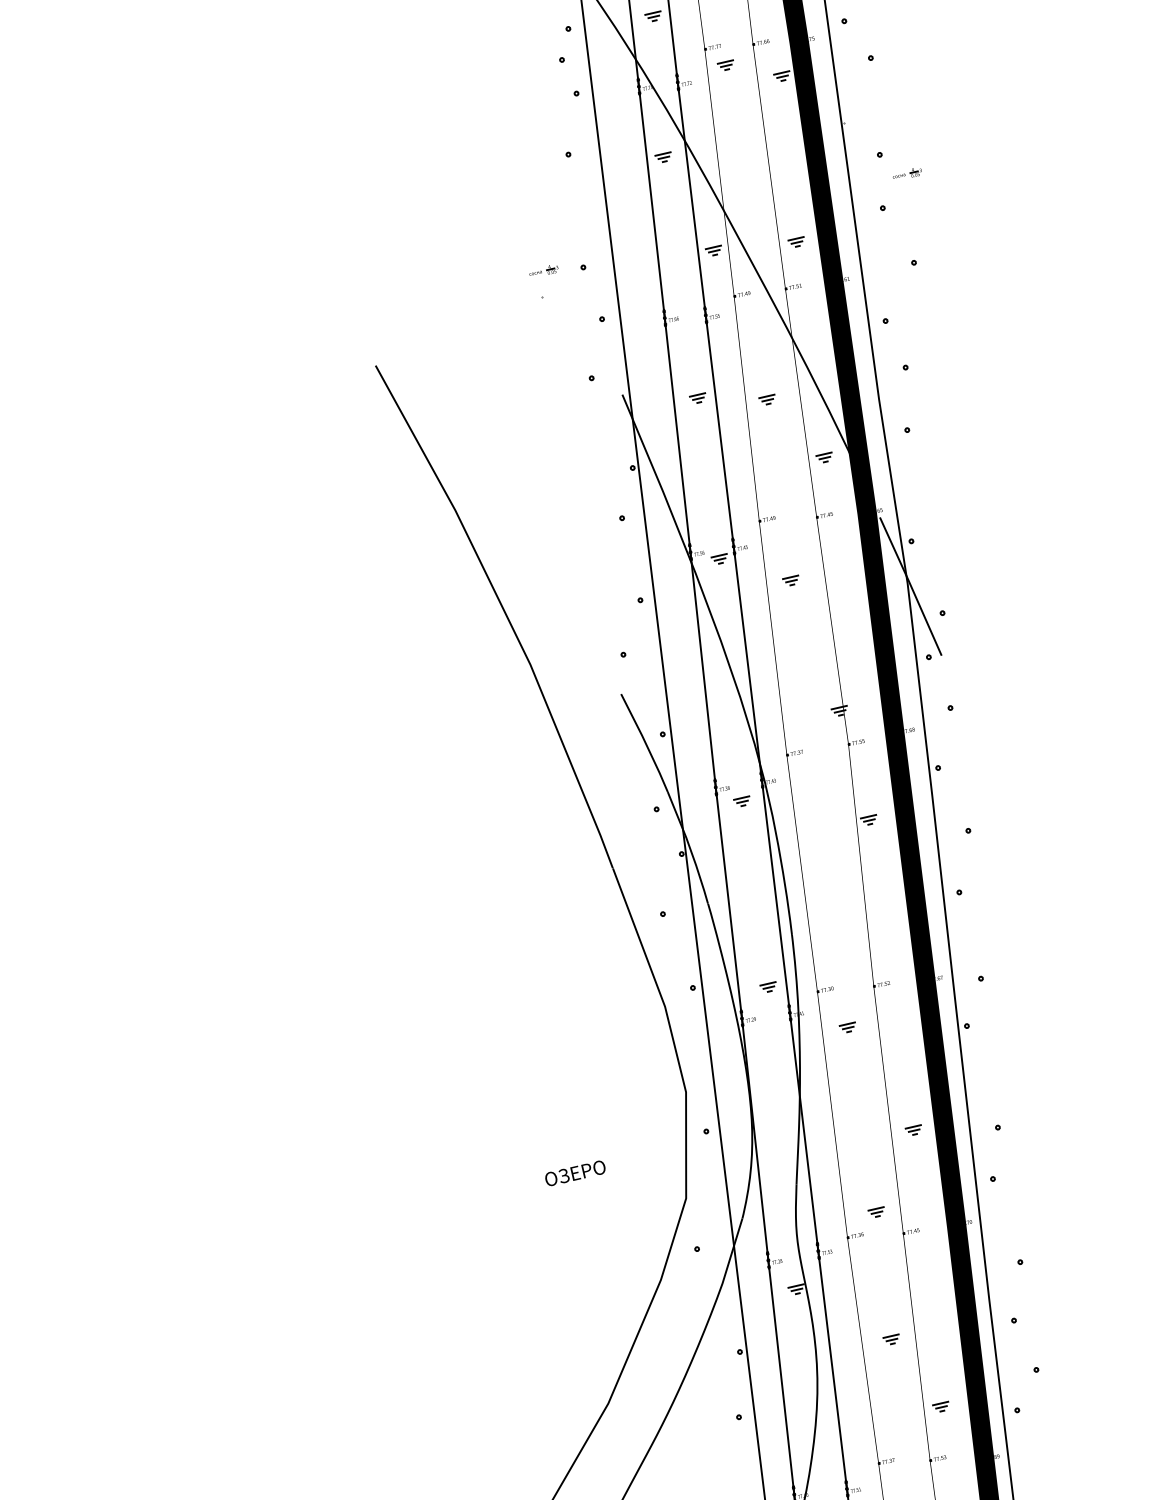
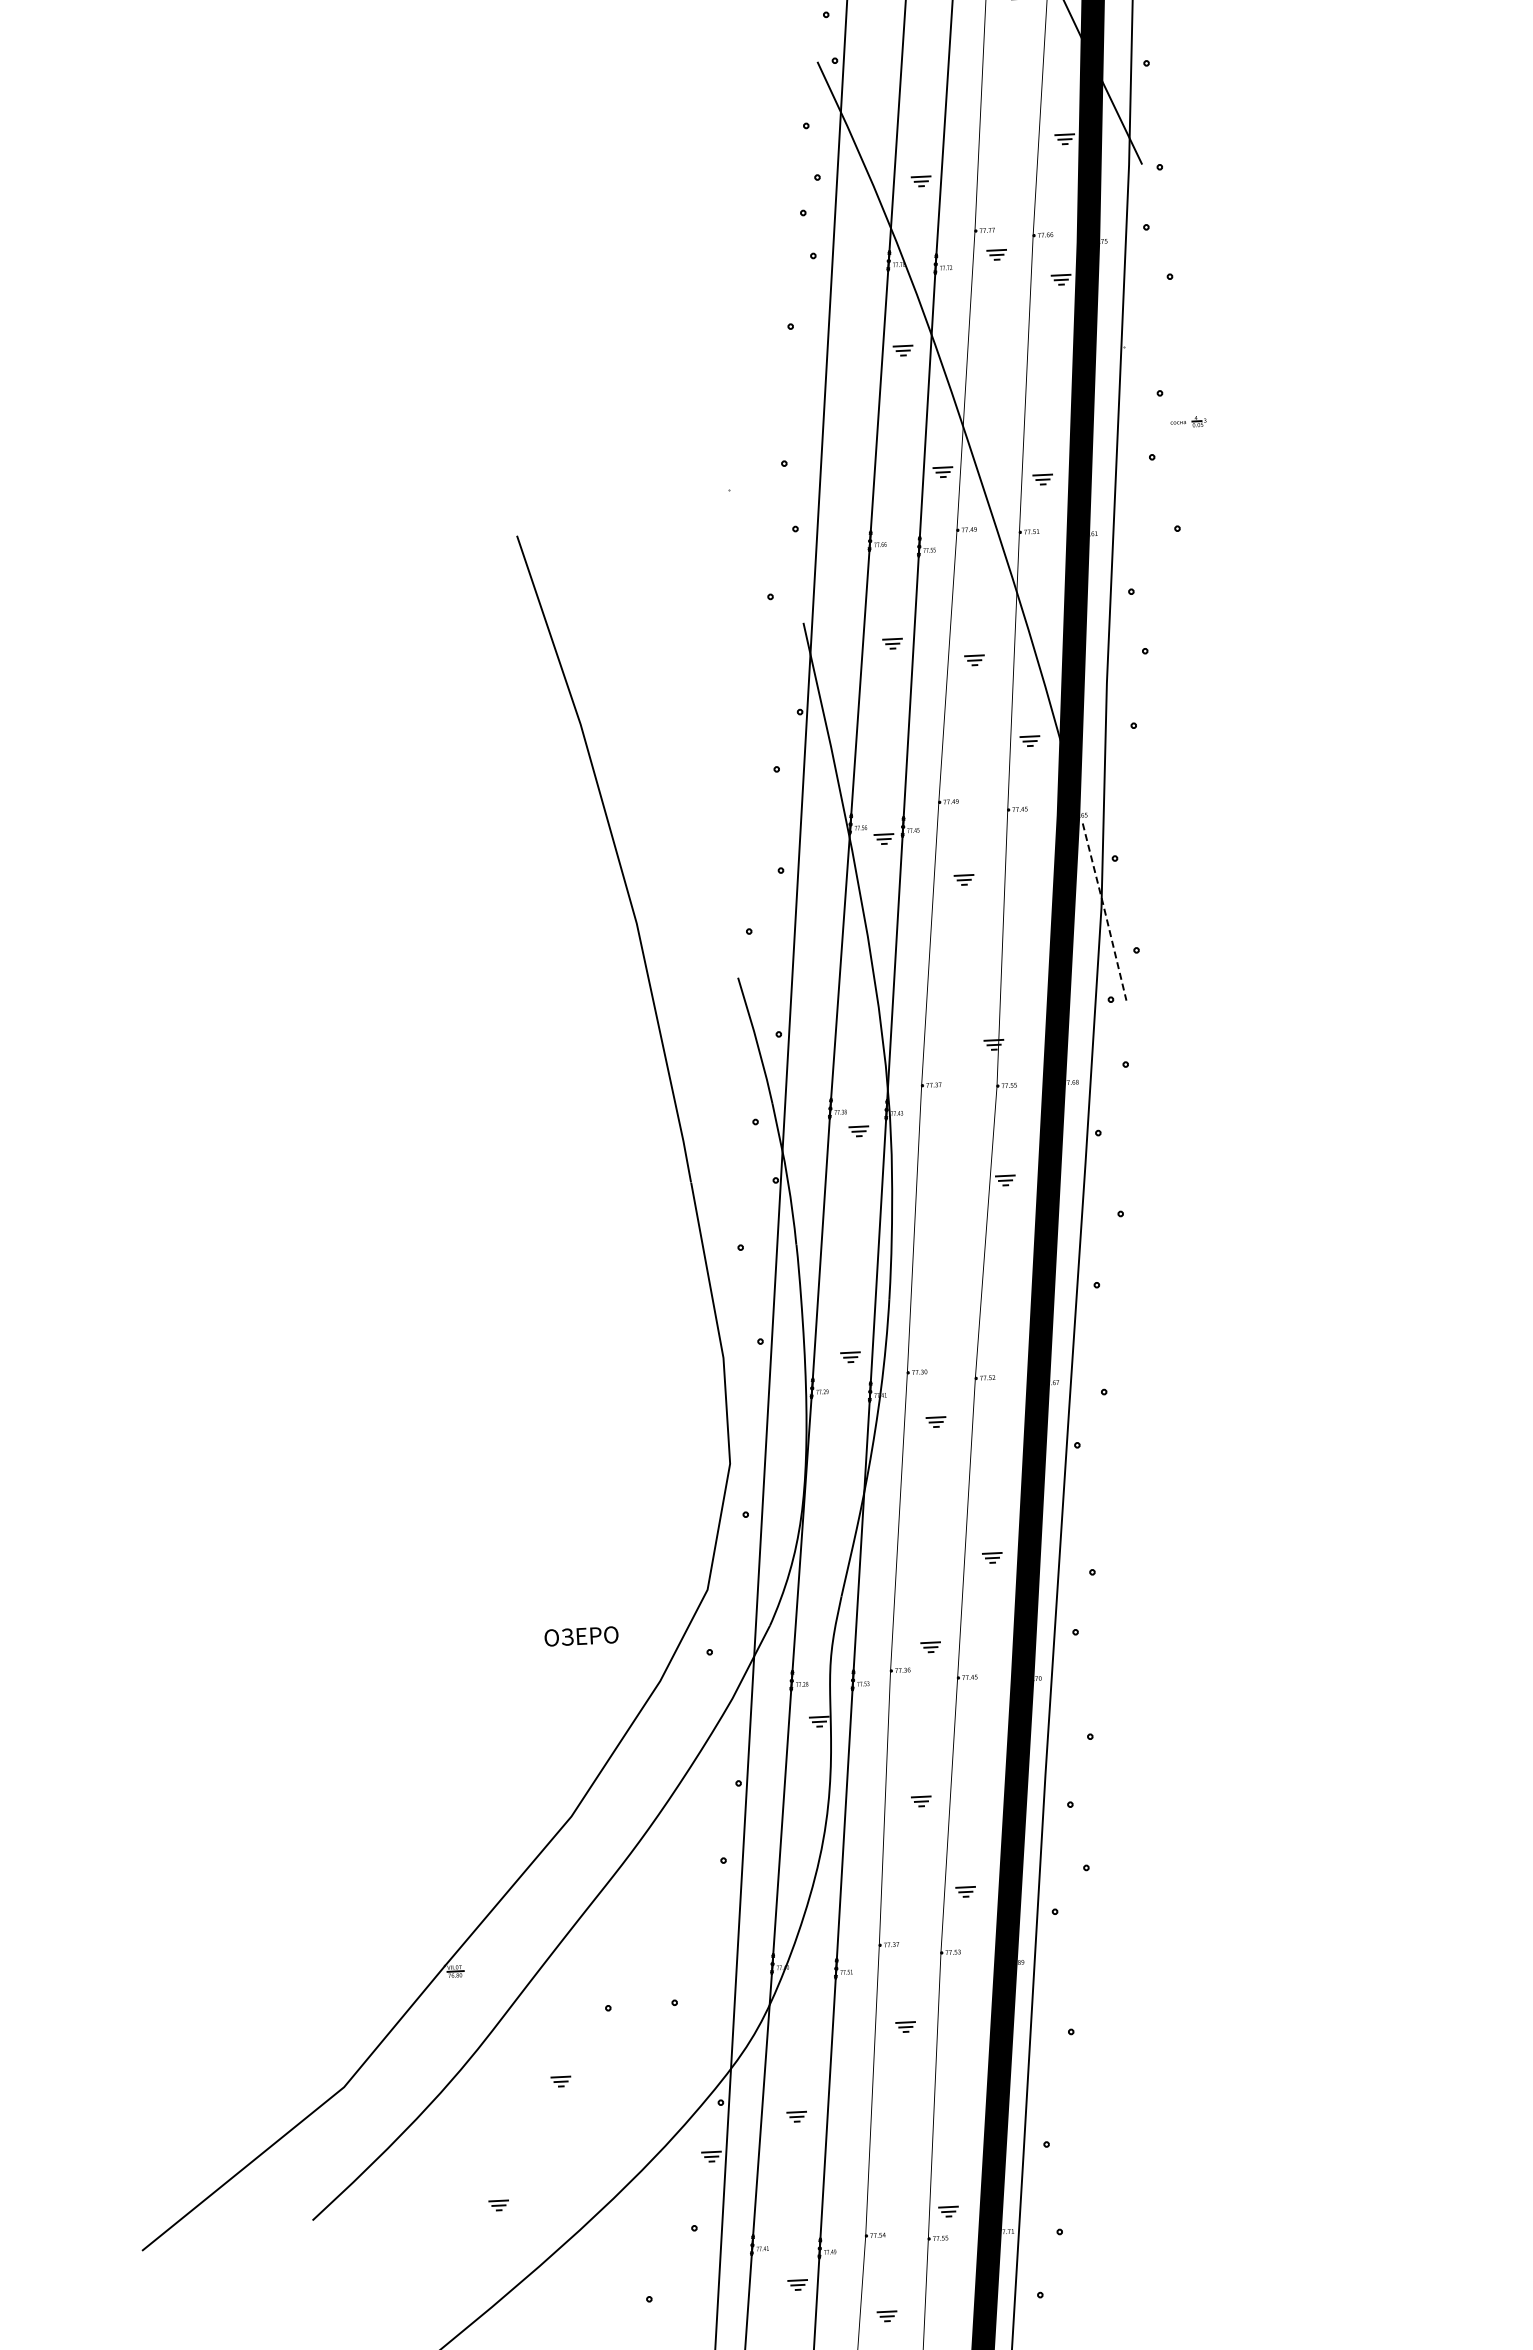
part: (543, 270) -> (736, 458), removed
line: (911, 586) -> (1105, 912), solid -> dashed
text: (575, 1173) -> (581, 1636), moved

